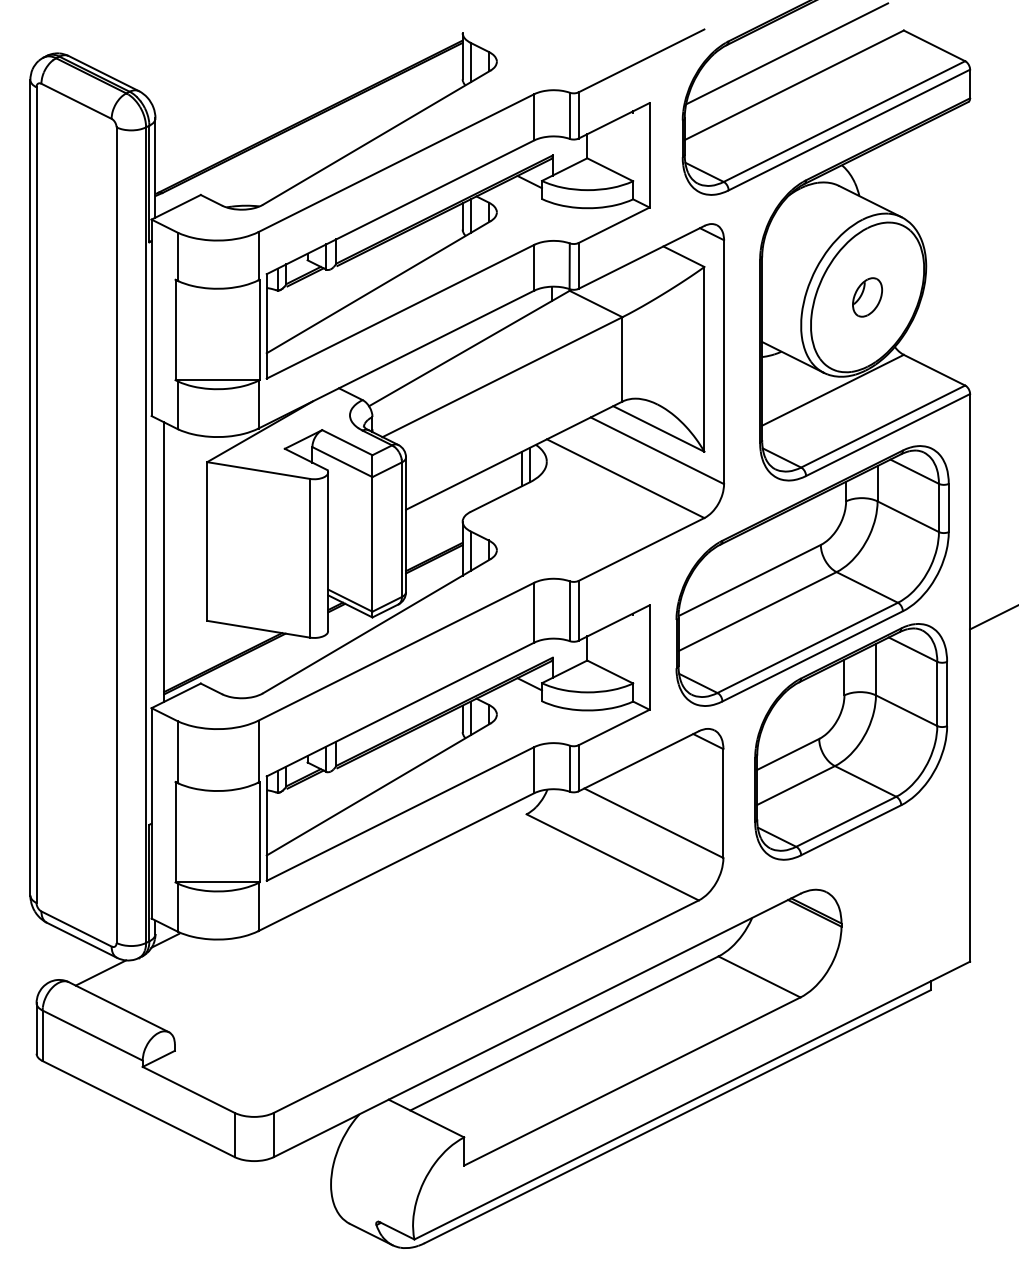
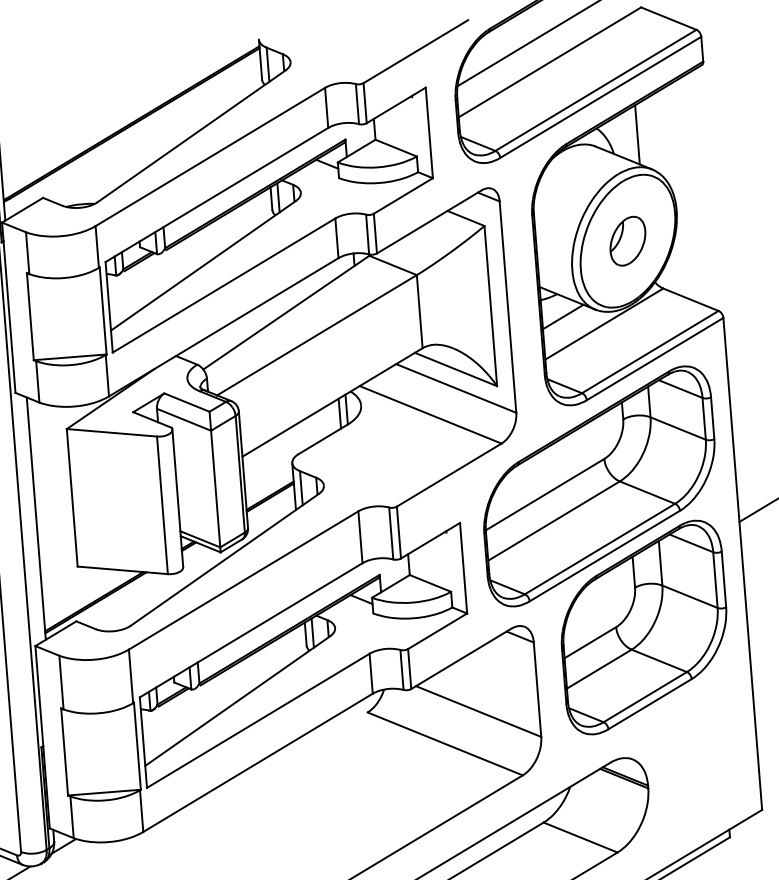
line: (888, 176) -> (637, 134), added
part: (867, 297) -> (627, 241), size x1.43
line: (786, 378) -> (563, 317), added

